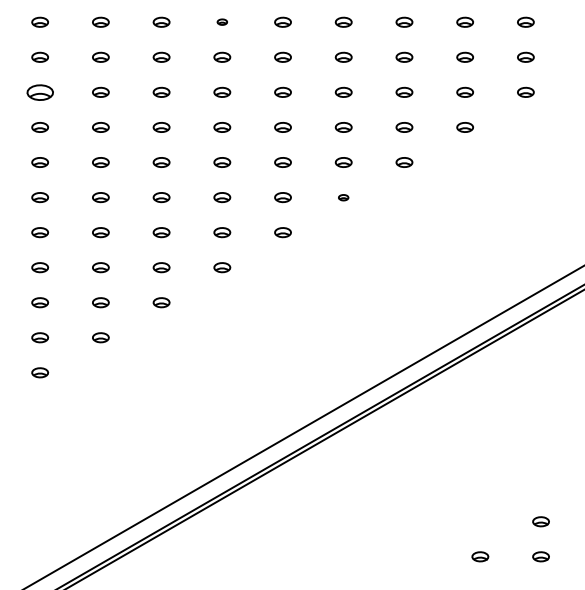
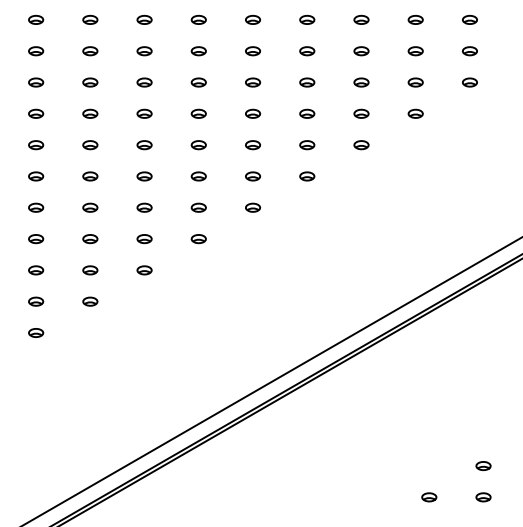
part: (222, 21) -> (198, 19), size x1.67
part: (39, 91) -> (35, 81), size x0.62
part: (343, 197) -> (307, 176), size x1.67

